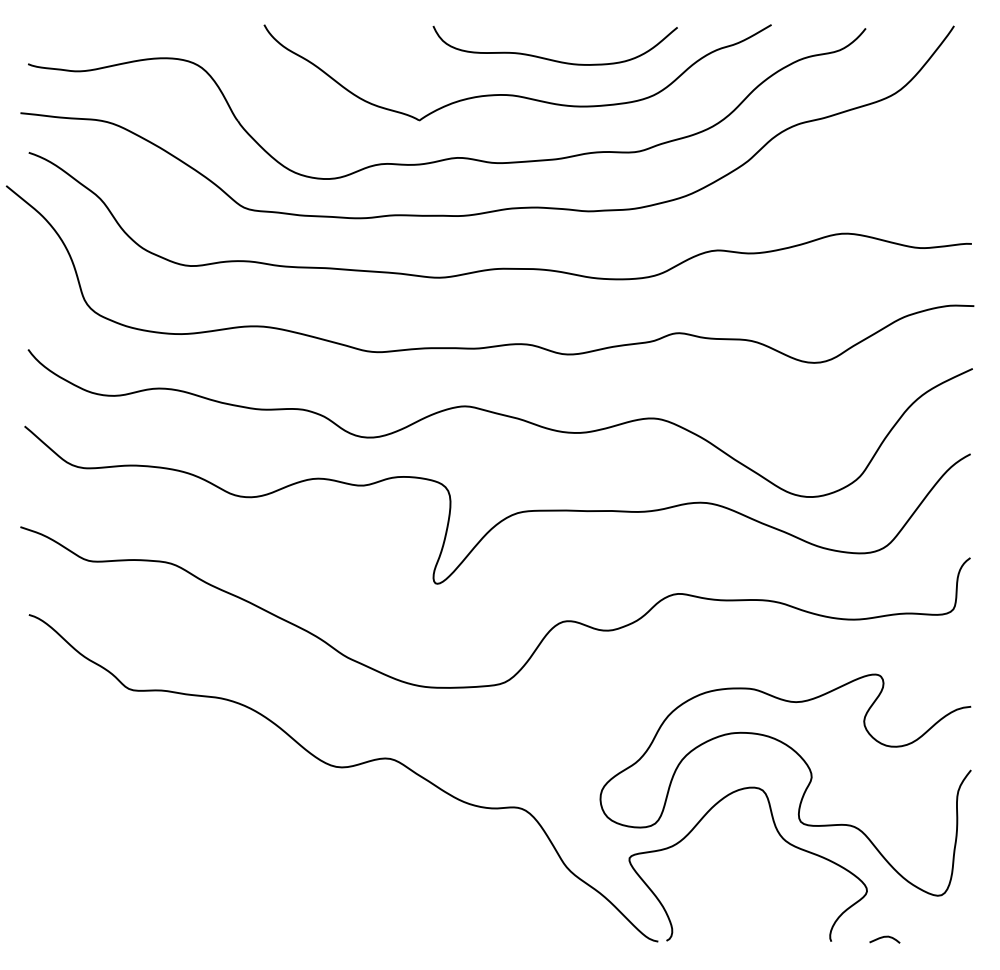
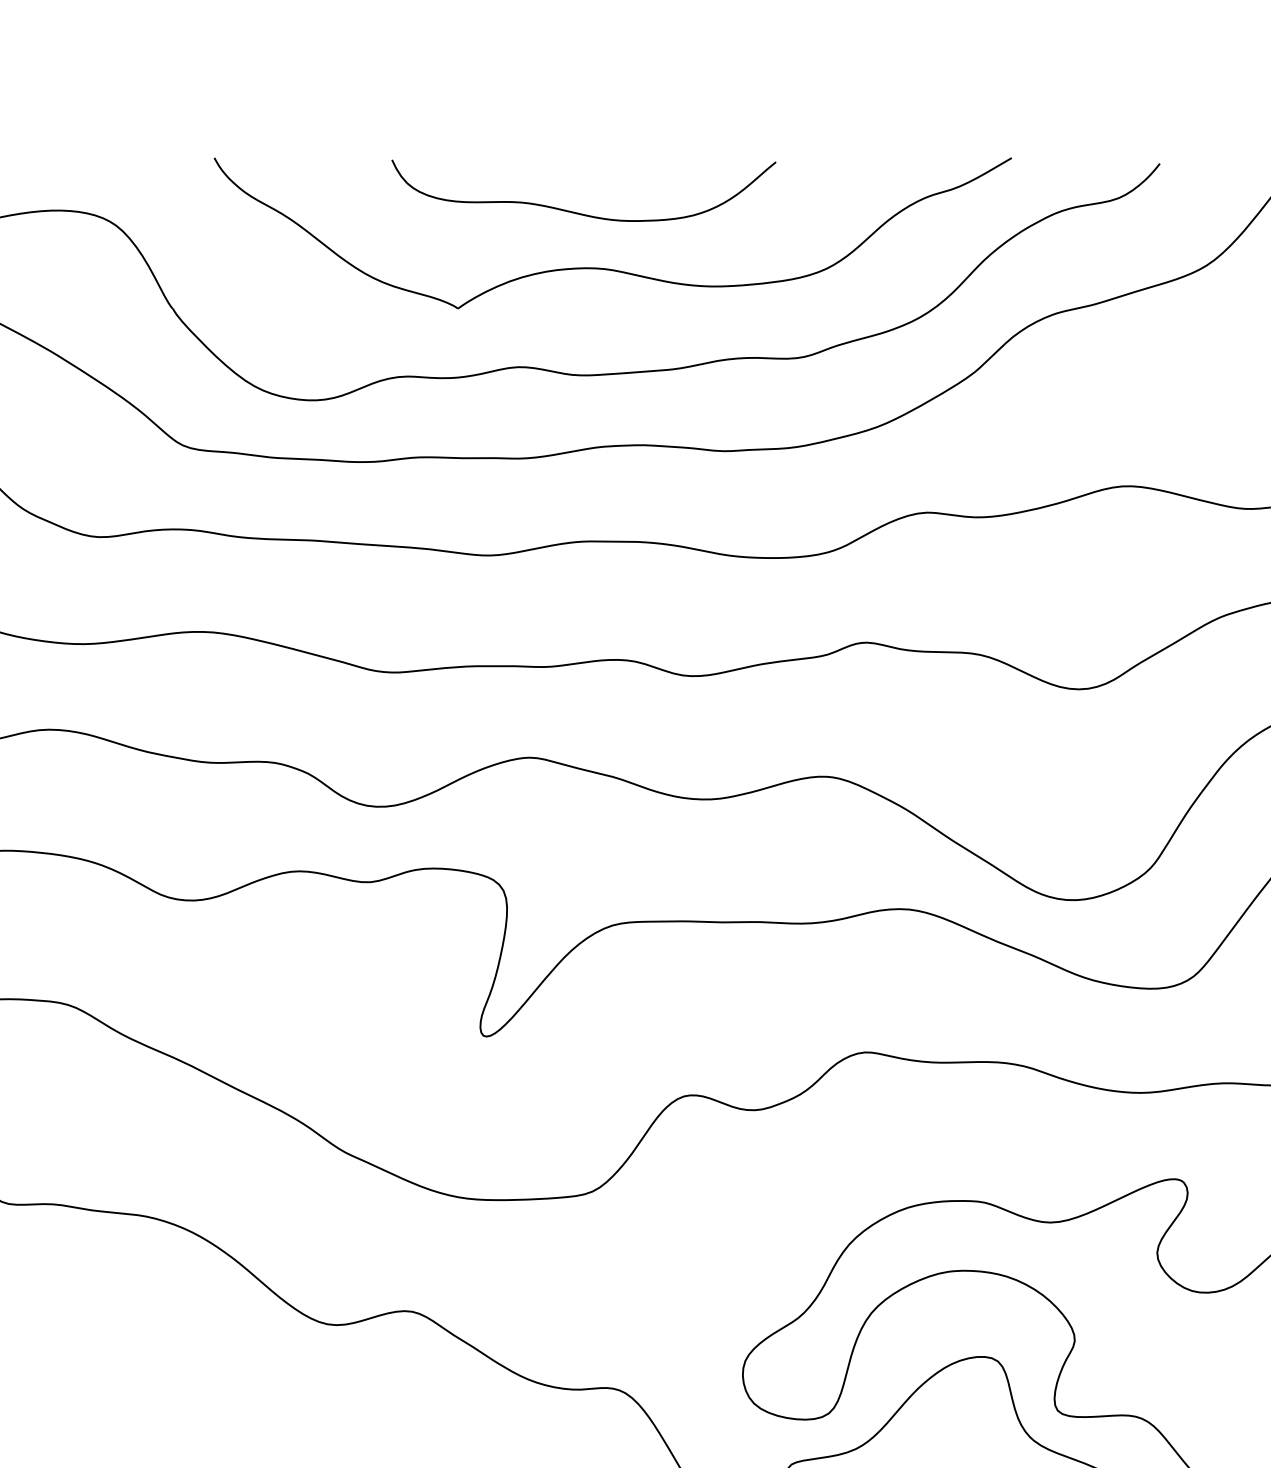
curve: (549, 58) -> (574, 210), moved

